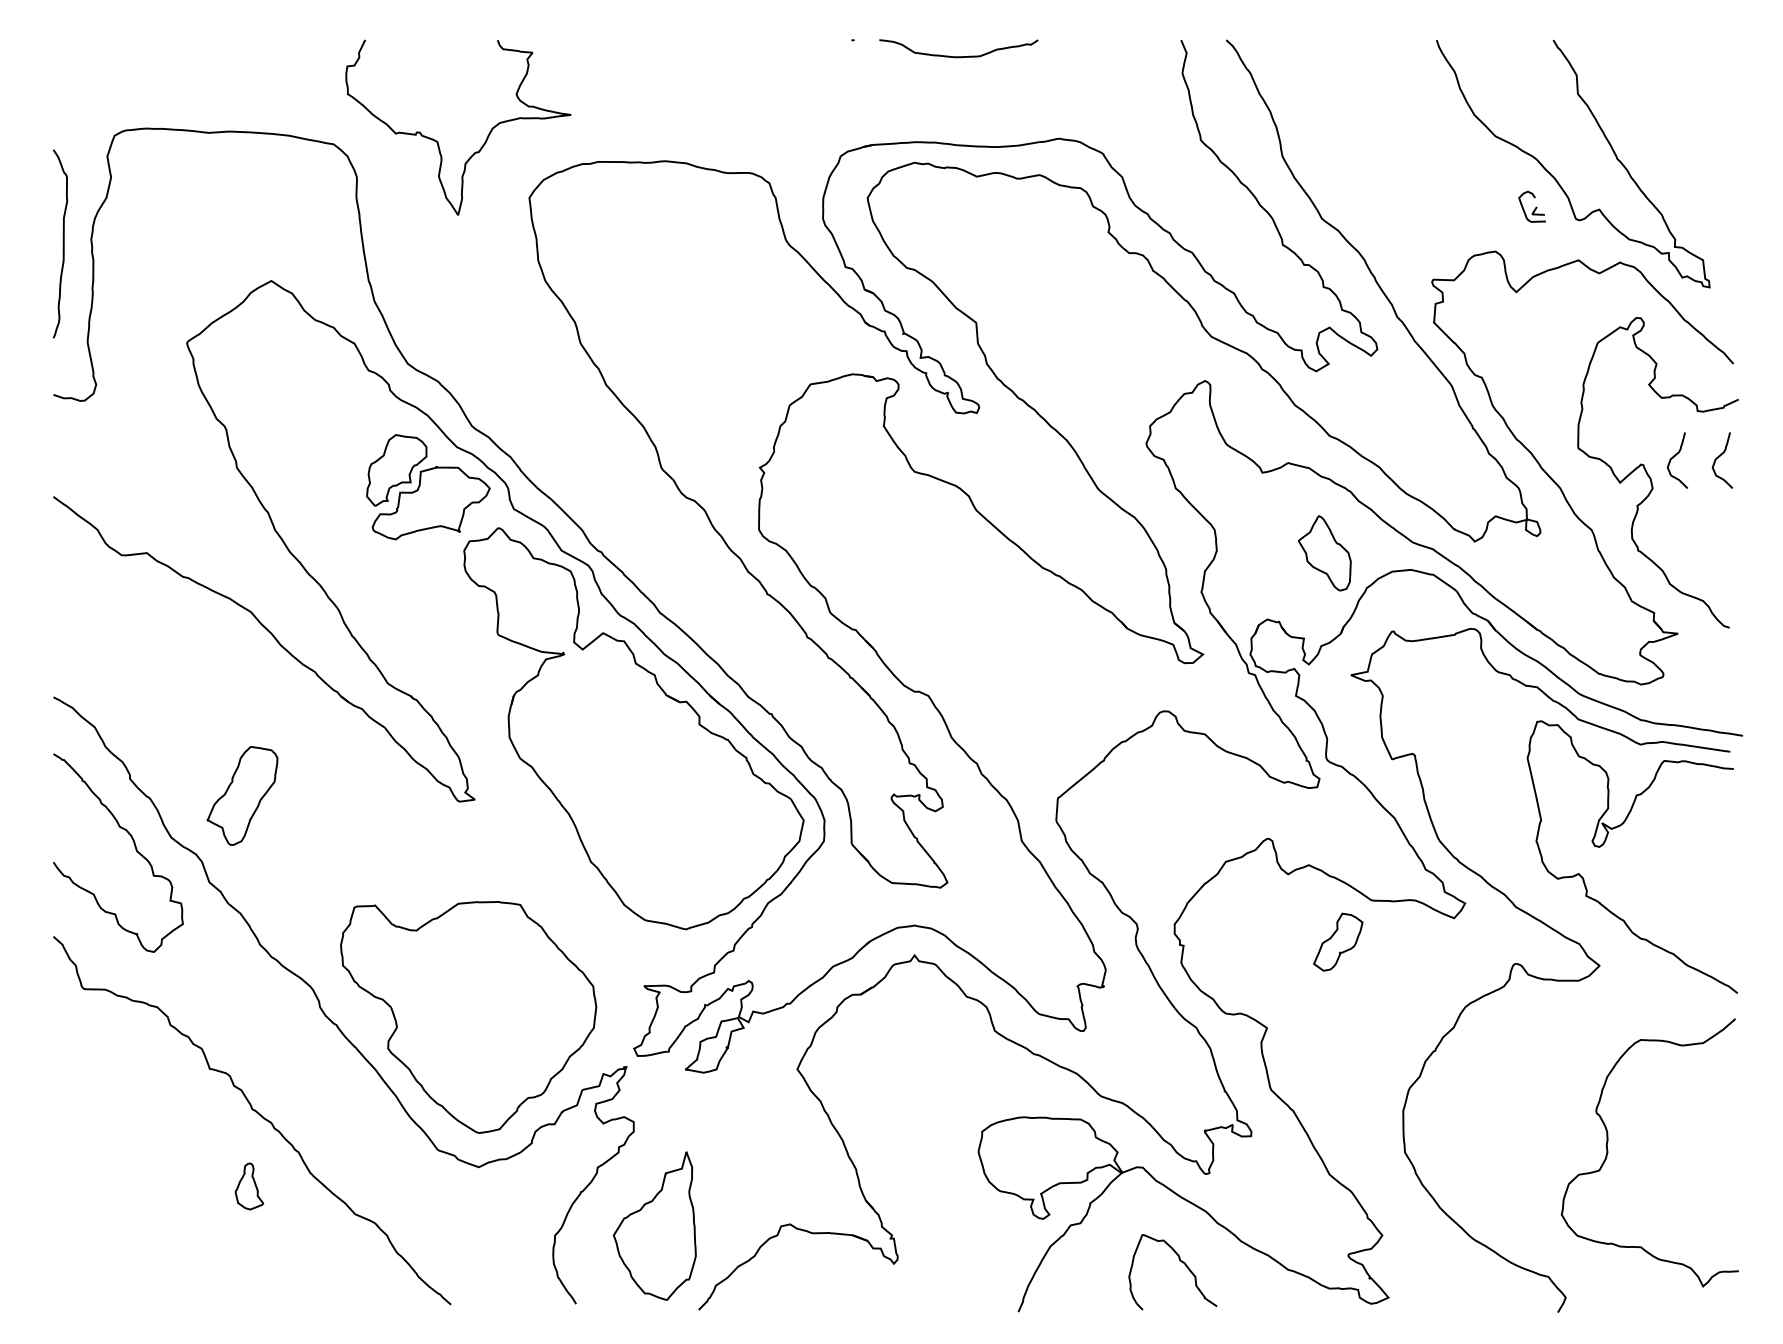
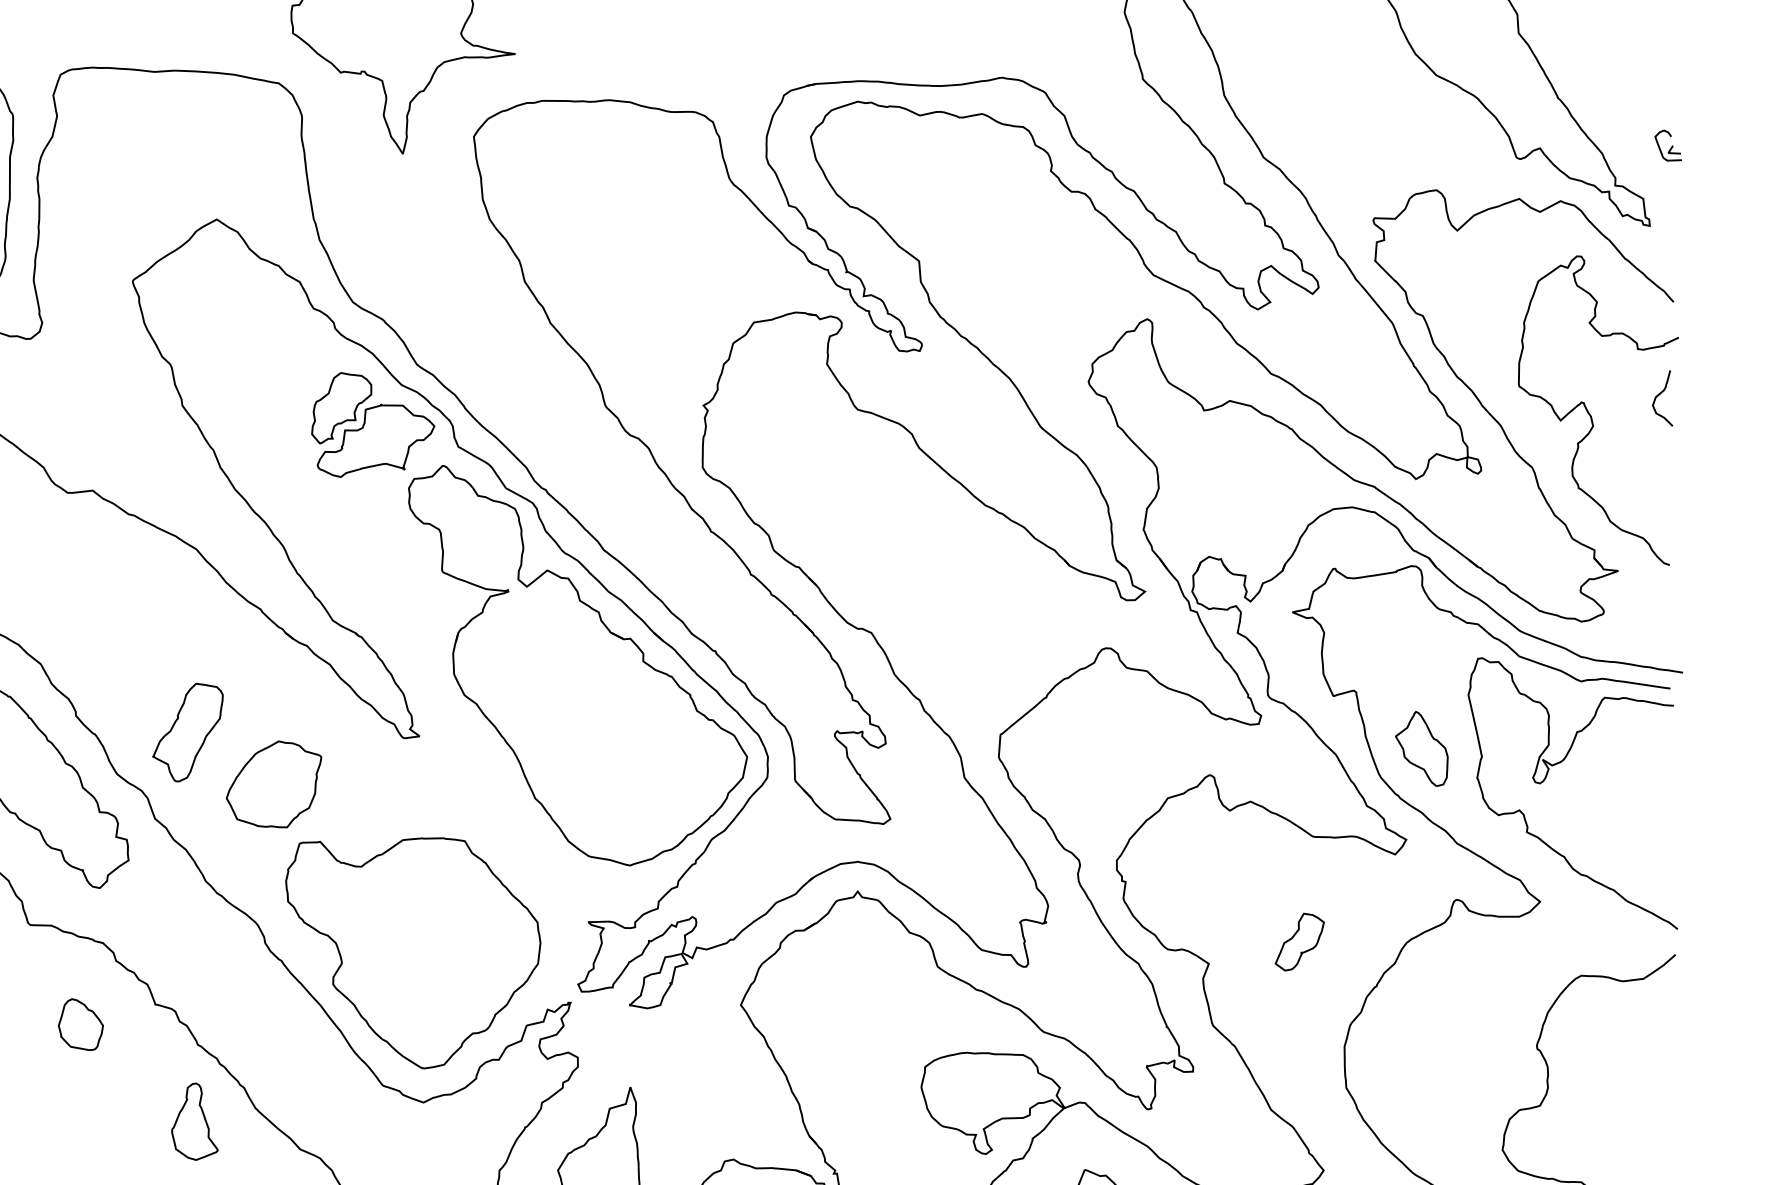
part: (1531, 206) -> (1667, 145), moved
curve: (1674, 457) -> (1614, 395), removed
part: (1324, 553) -> (1421, 749), moved
part: (328, 847) -> (273, 783), added
part: (1338, 941) -> (1299, 941), moved
part: (135, 1088) -> (81, 1024), added
part: (249, 1186) -> (194, 1121), size x1.67

